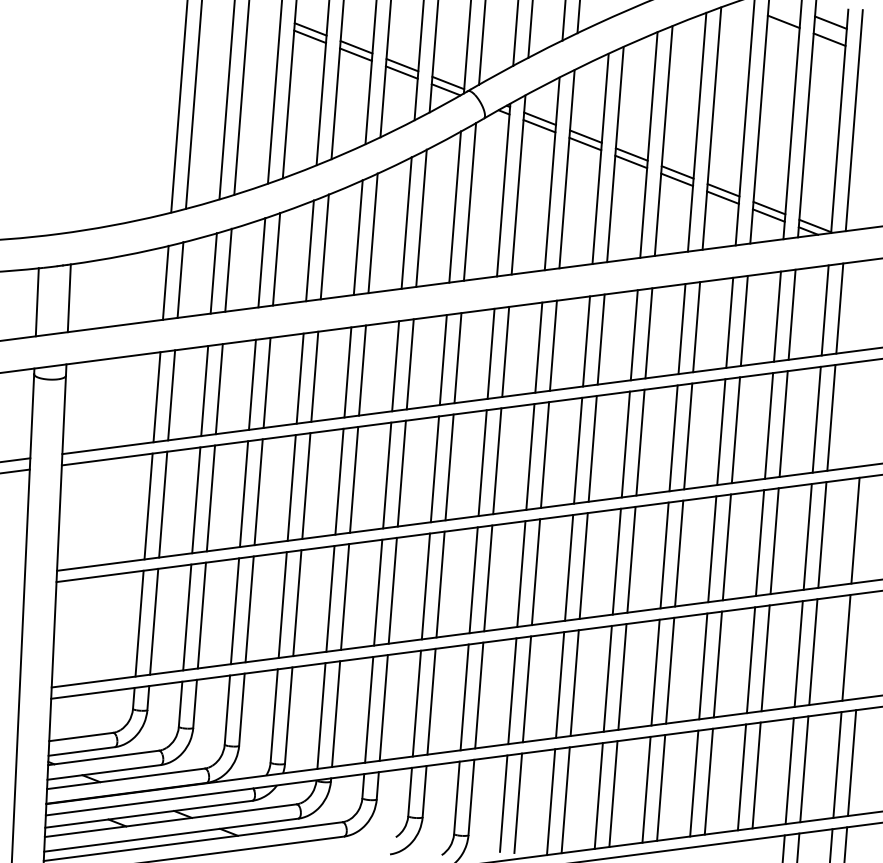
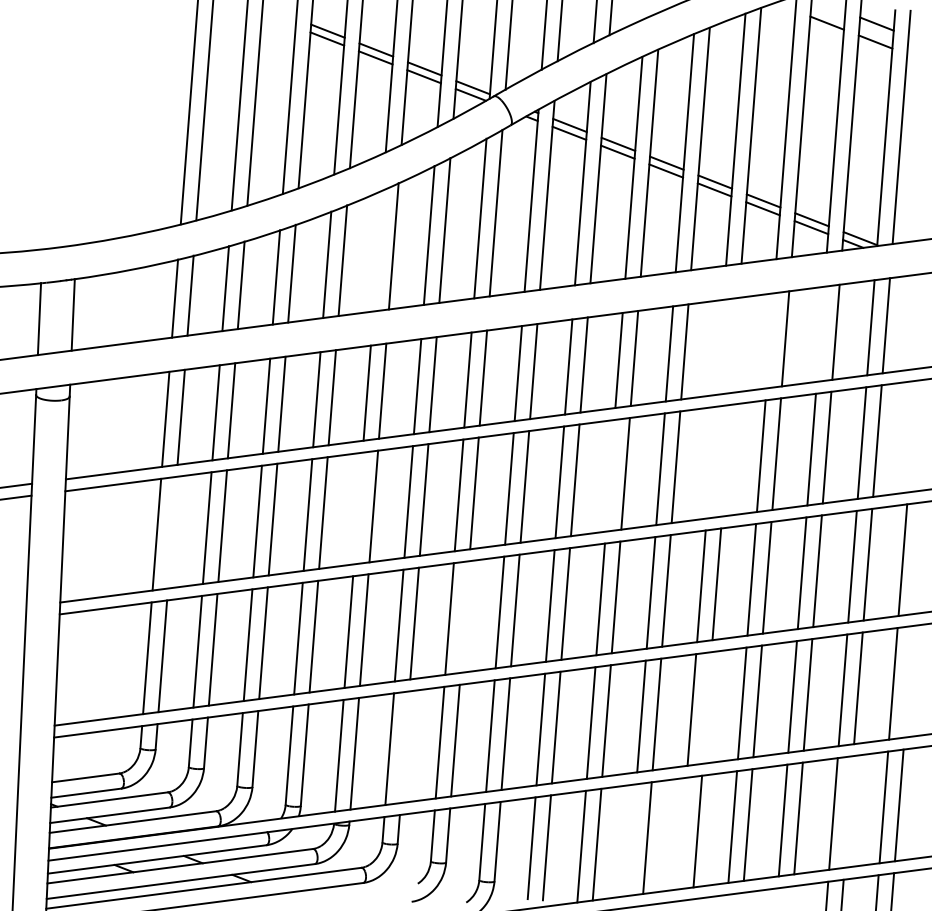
line: (357, 237) -> (377, 250), removed
line: (777, 315) -> (820, 333), removed
line: (729, 322) -> (769, 340), removed
line: (695, 326) -> (734, 344), removed
line: (681, 328) -> (719, 346), removed
line: (688, 436) -> (726, 460), removed
line: (673, 438) -> (710, 462), removed
line: (577, 450) -> (609, 475), removed
line: (339, 481) -> (358, 508), removed
line: (163, 504) -> (172, 532), removed
line: (440, 584) -> (464, 616), removed
line: (670, 670) -> (707, 707), removed
line: (383, 708) -> (404, 747), removed
line: (803, 768) -> (848, 811), removed
line: (646, 789) -> (682, 833), removed
line: (598, 796) -> (631, 840), removed

